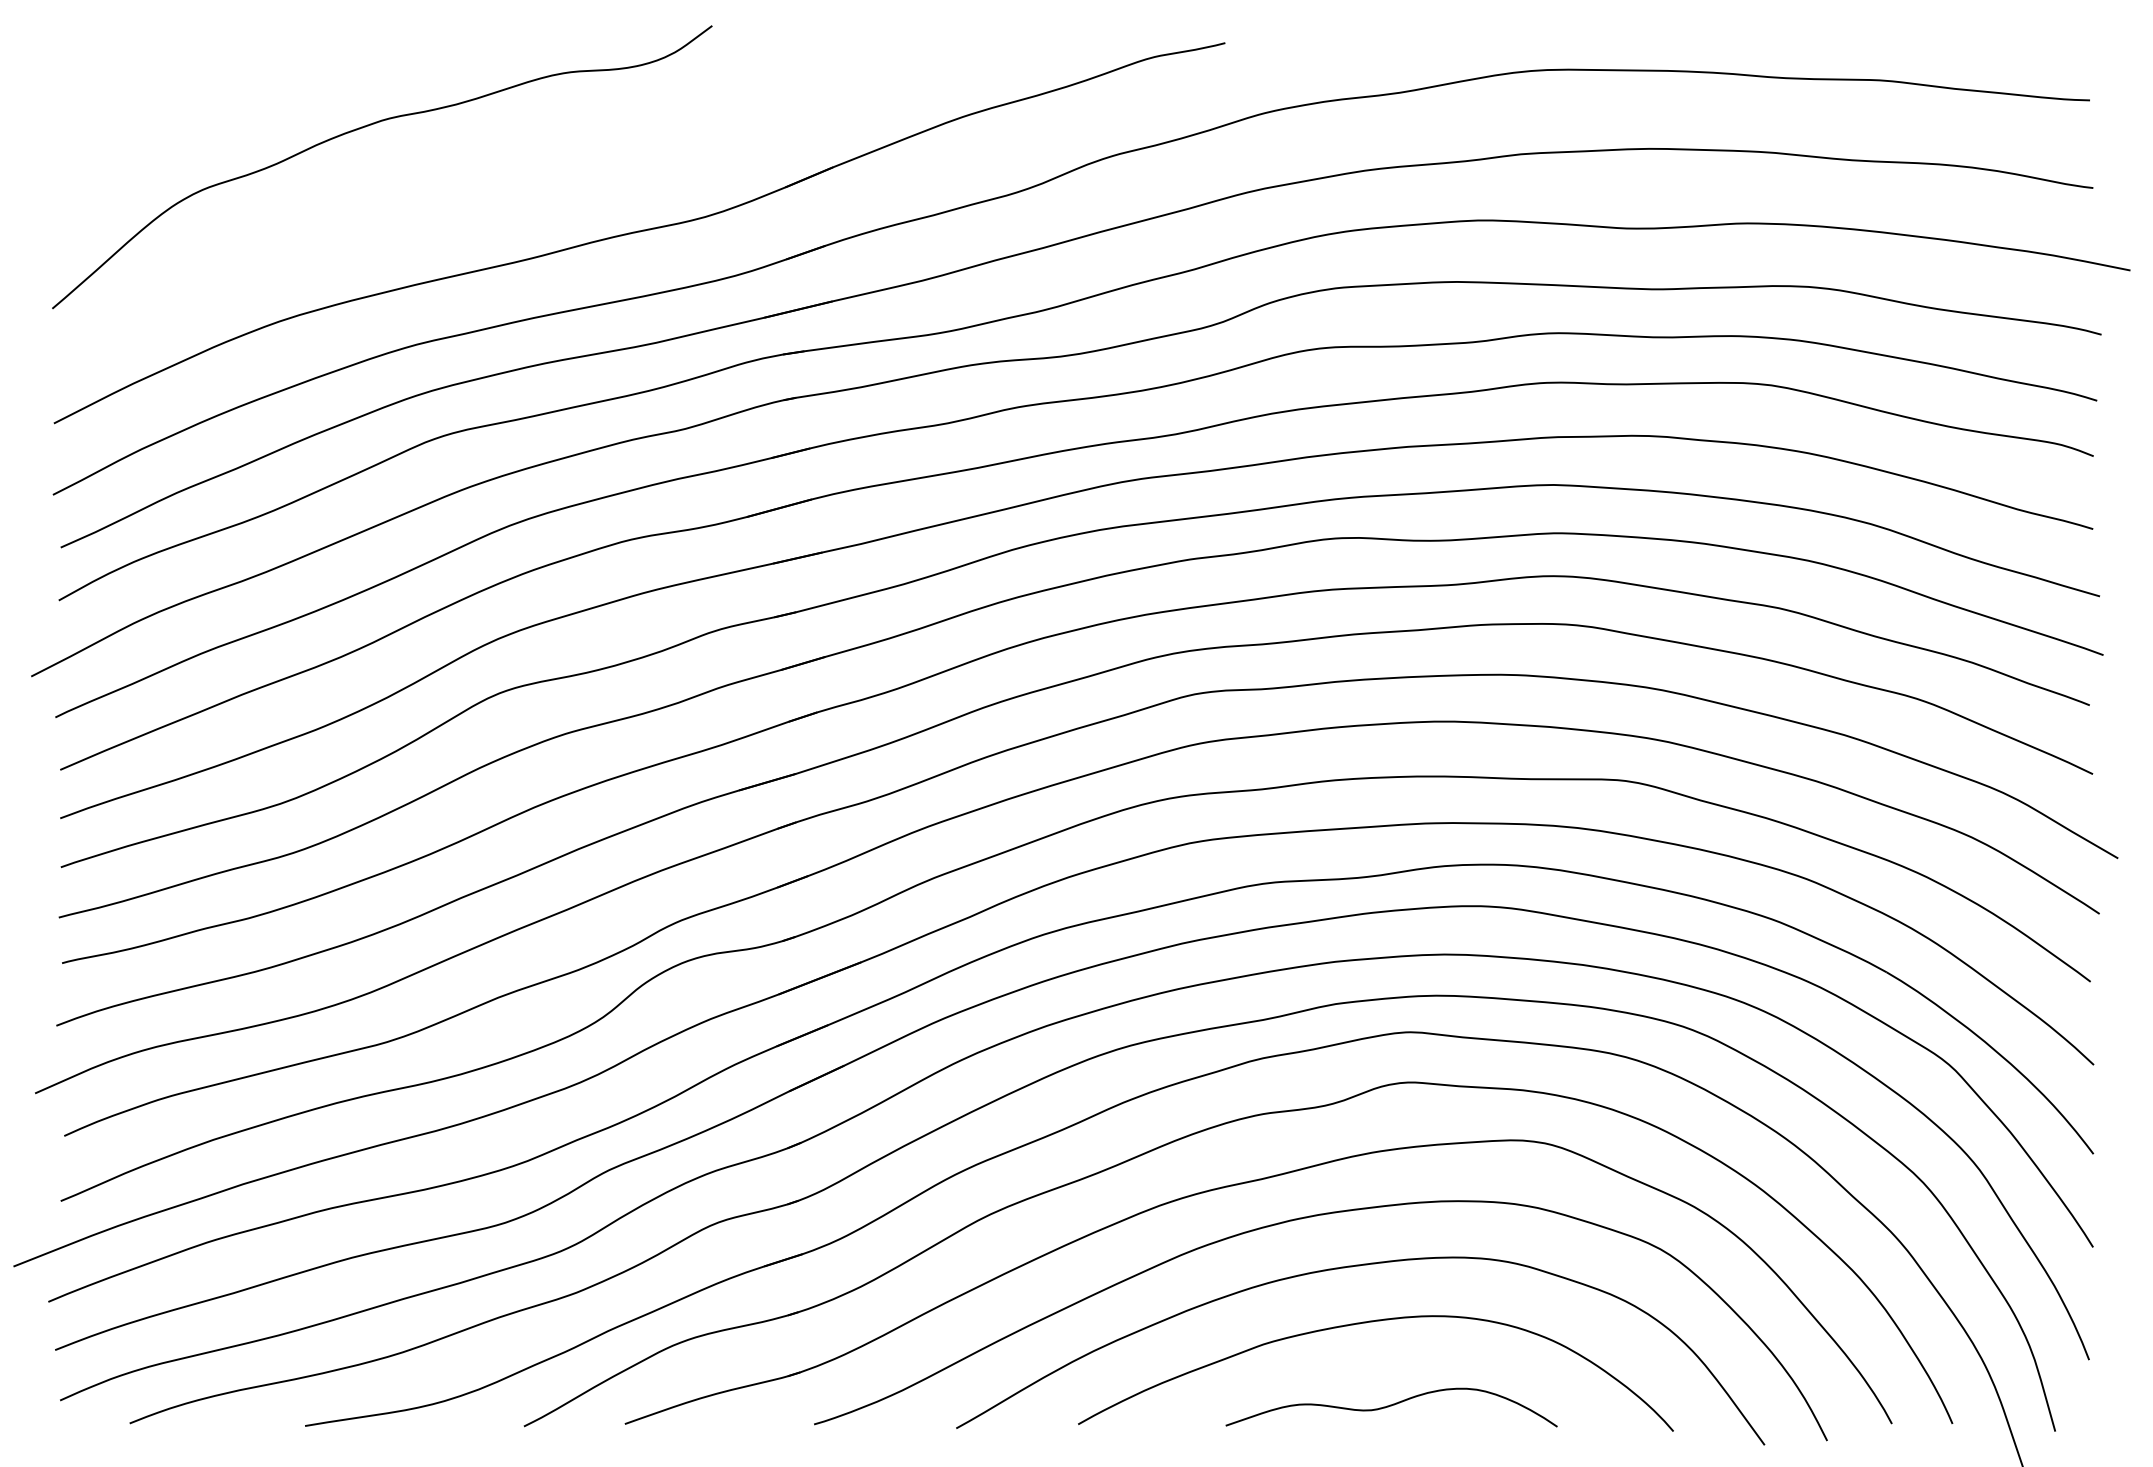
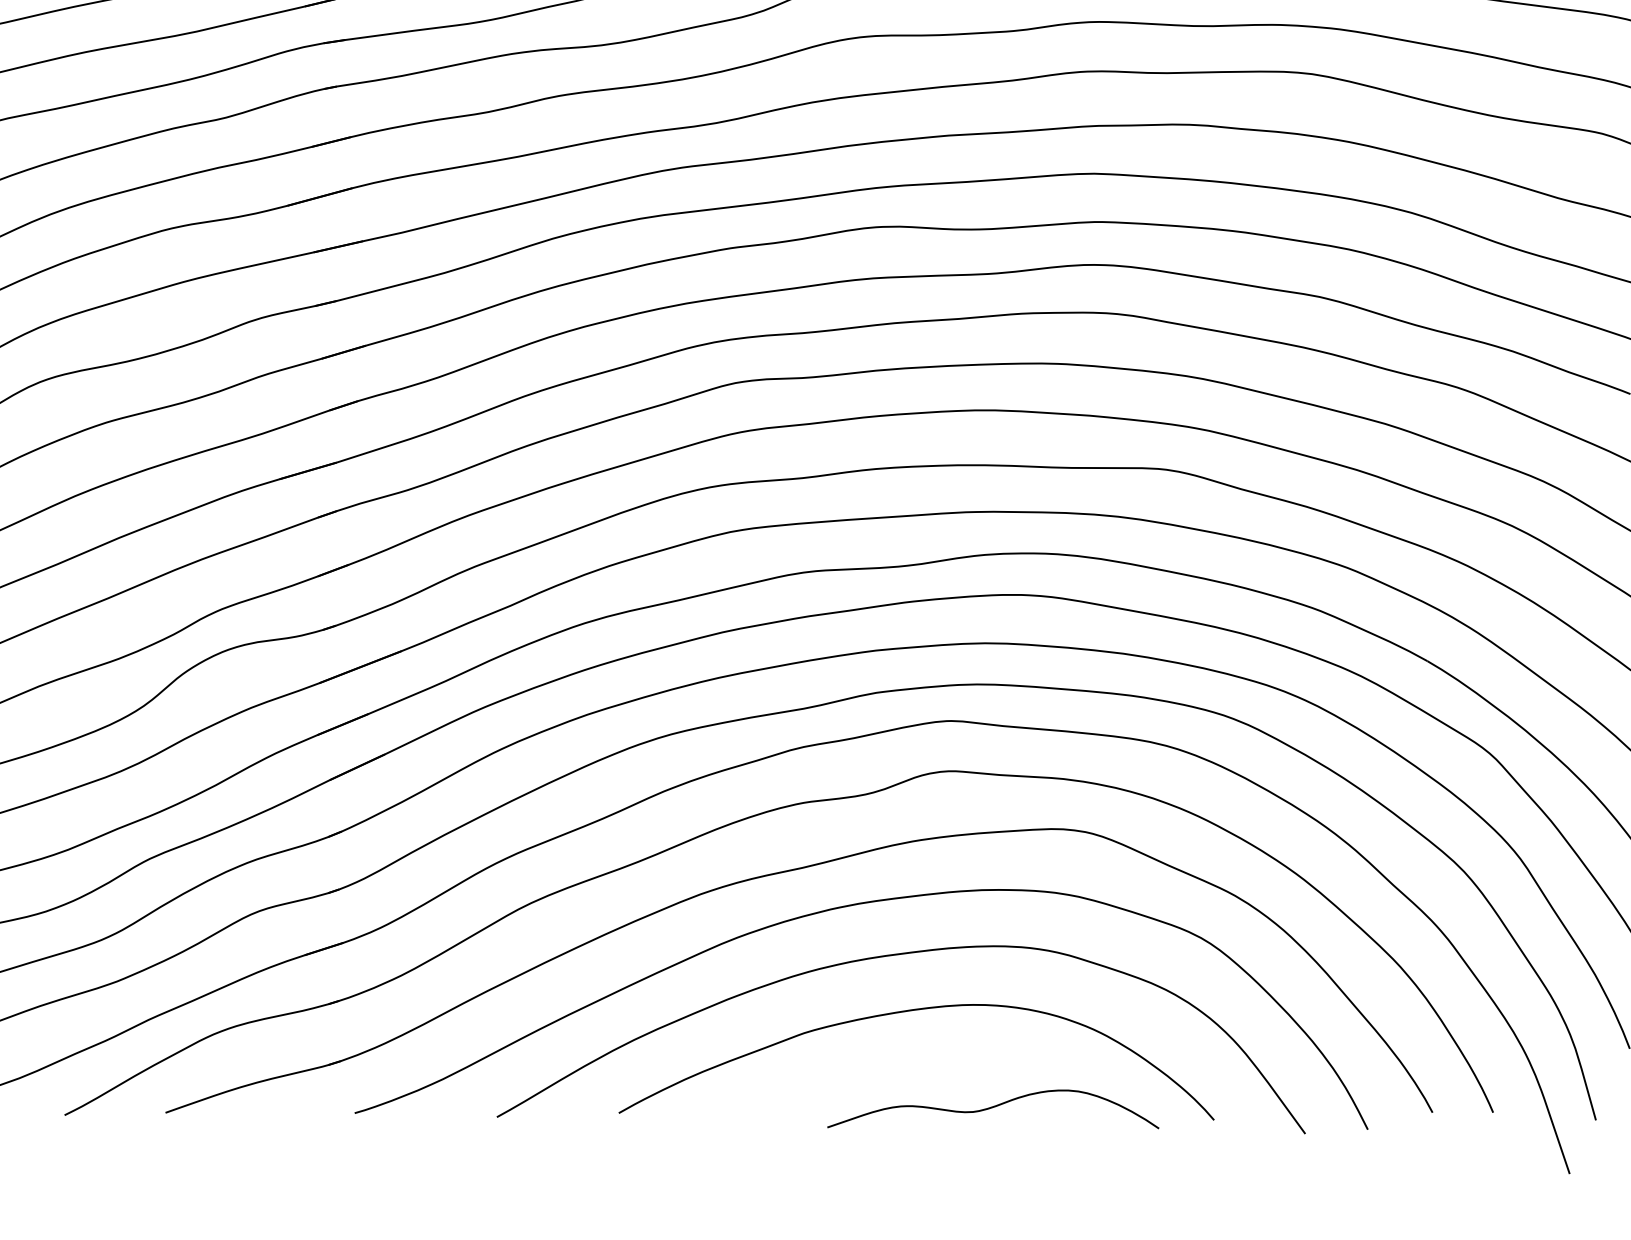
curve: (1391, 1406) -> (993, 1108), moved

